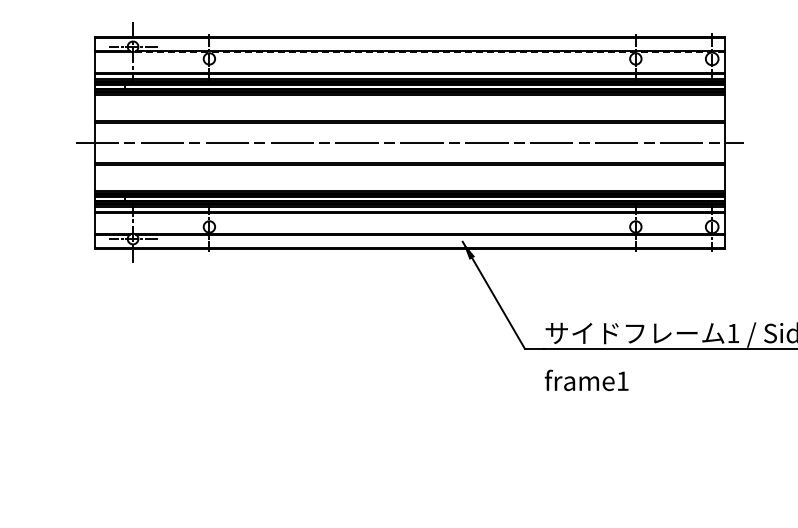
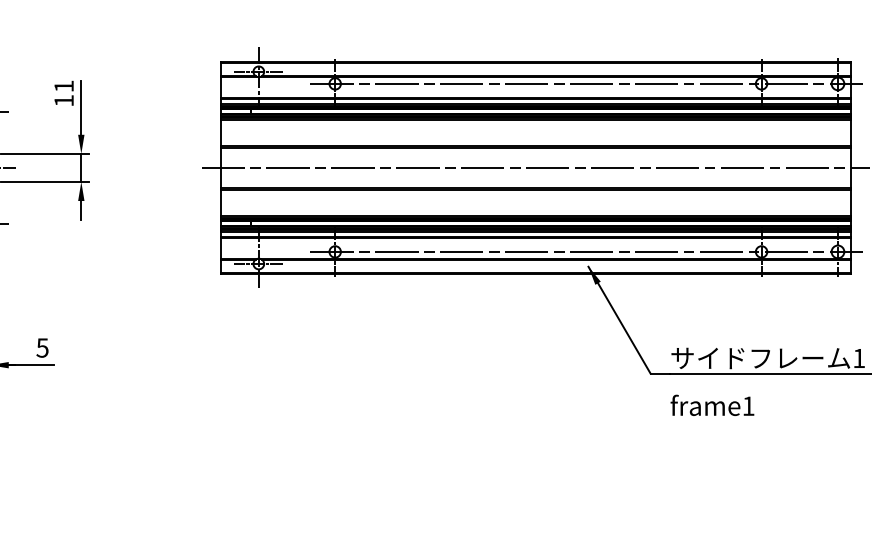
line: (428, 52) -> (554, 77), dashed -> solid
line: (460, 58) -> (586, 83), added
line: (460, 226) -> (586, 251), added

